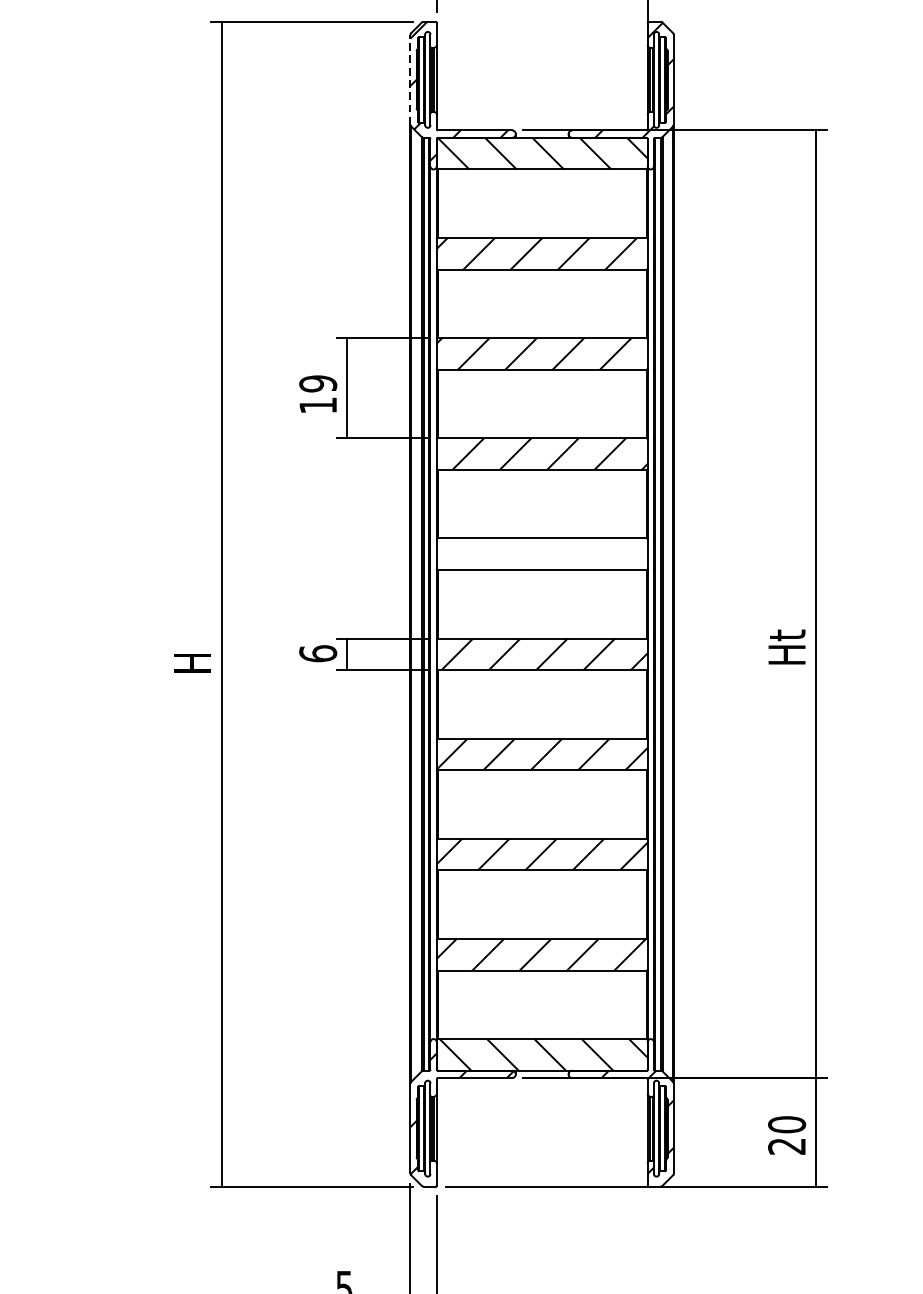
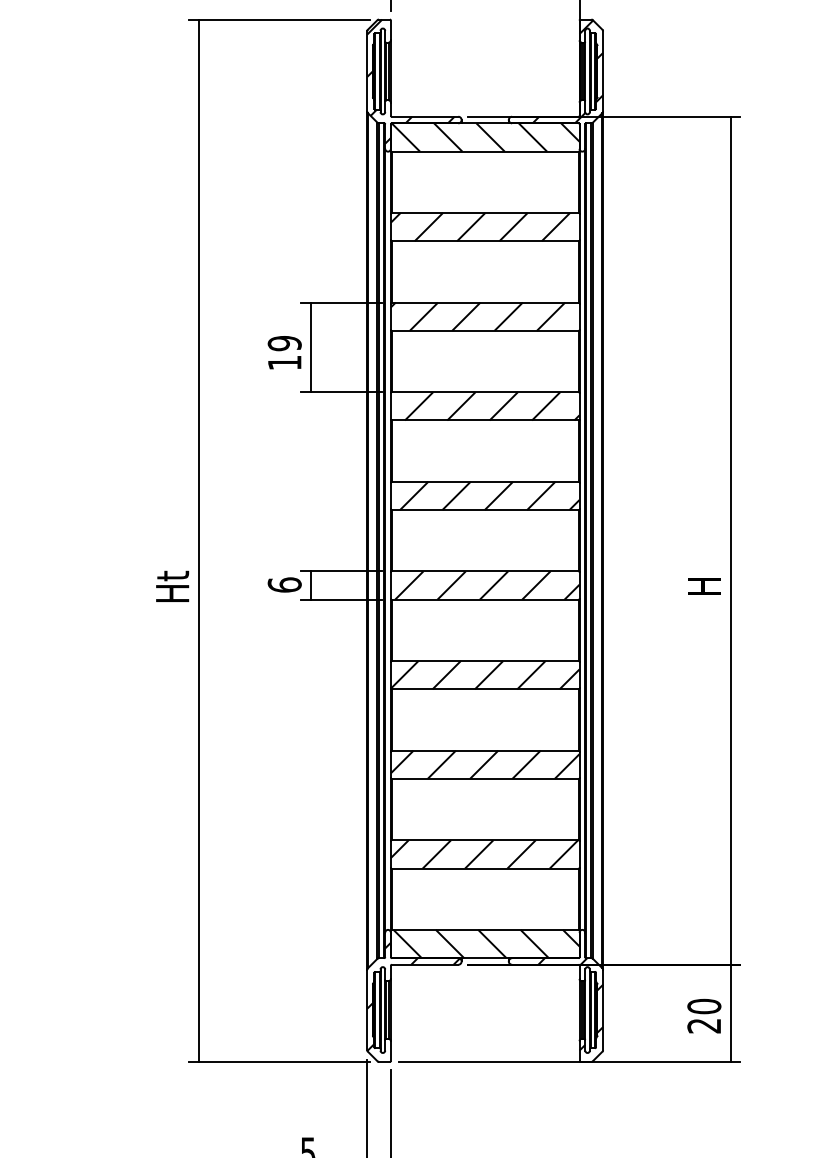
line: (410, 78) -> (367, 70), dashed -> solid
hatch: (546, 553) -> (489, 495), added
text: (786, 646) -> (703, 578), Ht -> H
text: (192, 654) -> (172, 585), H -> Ht

